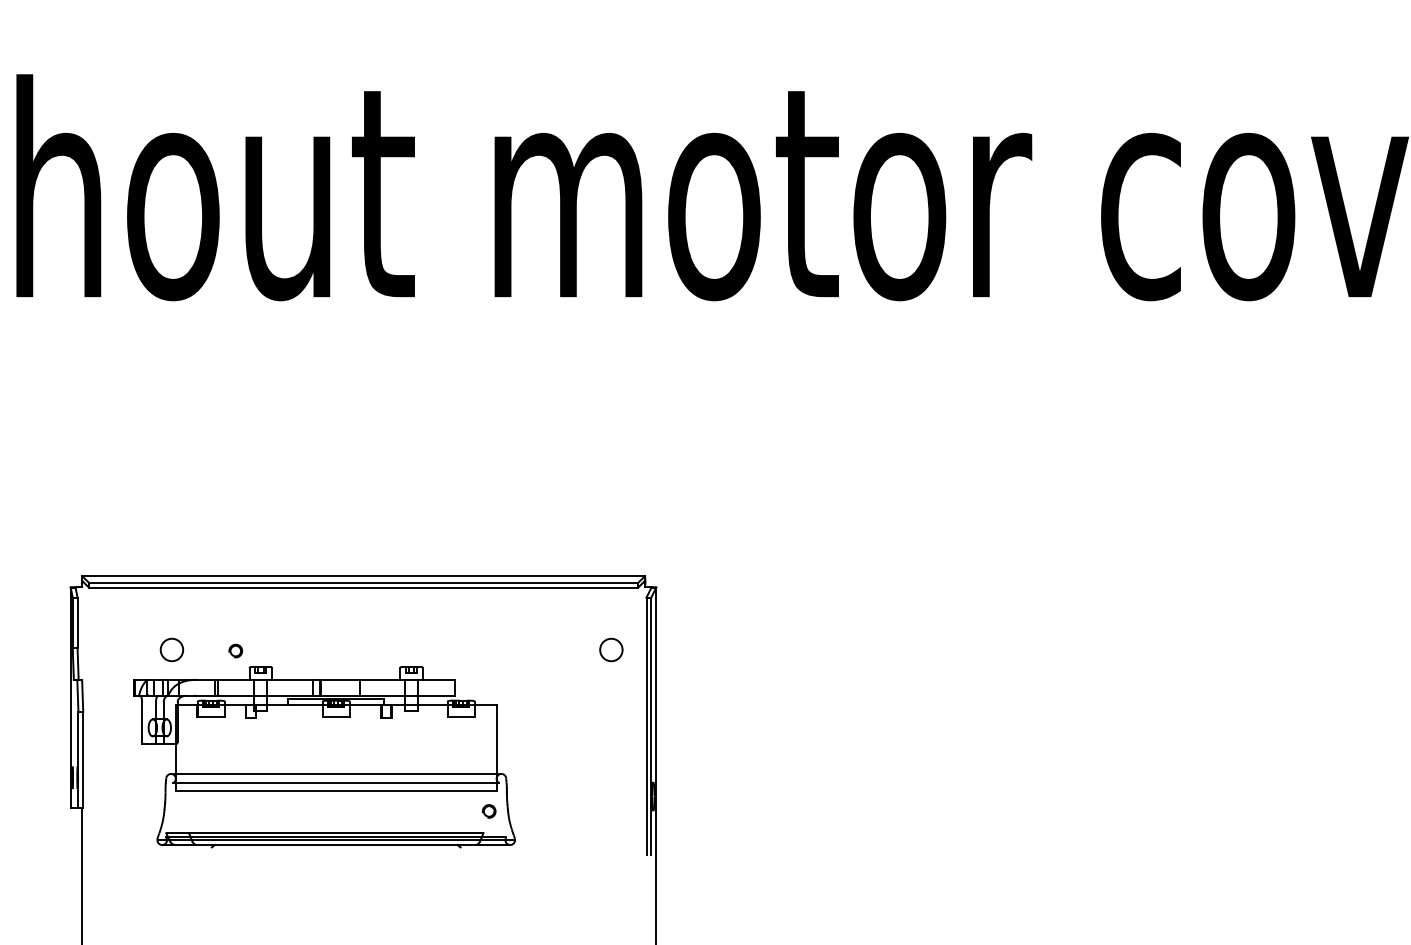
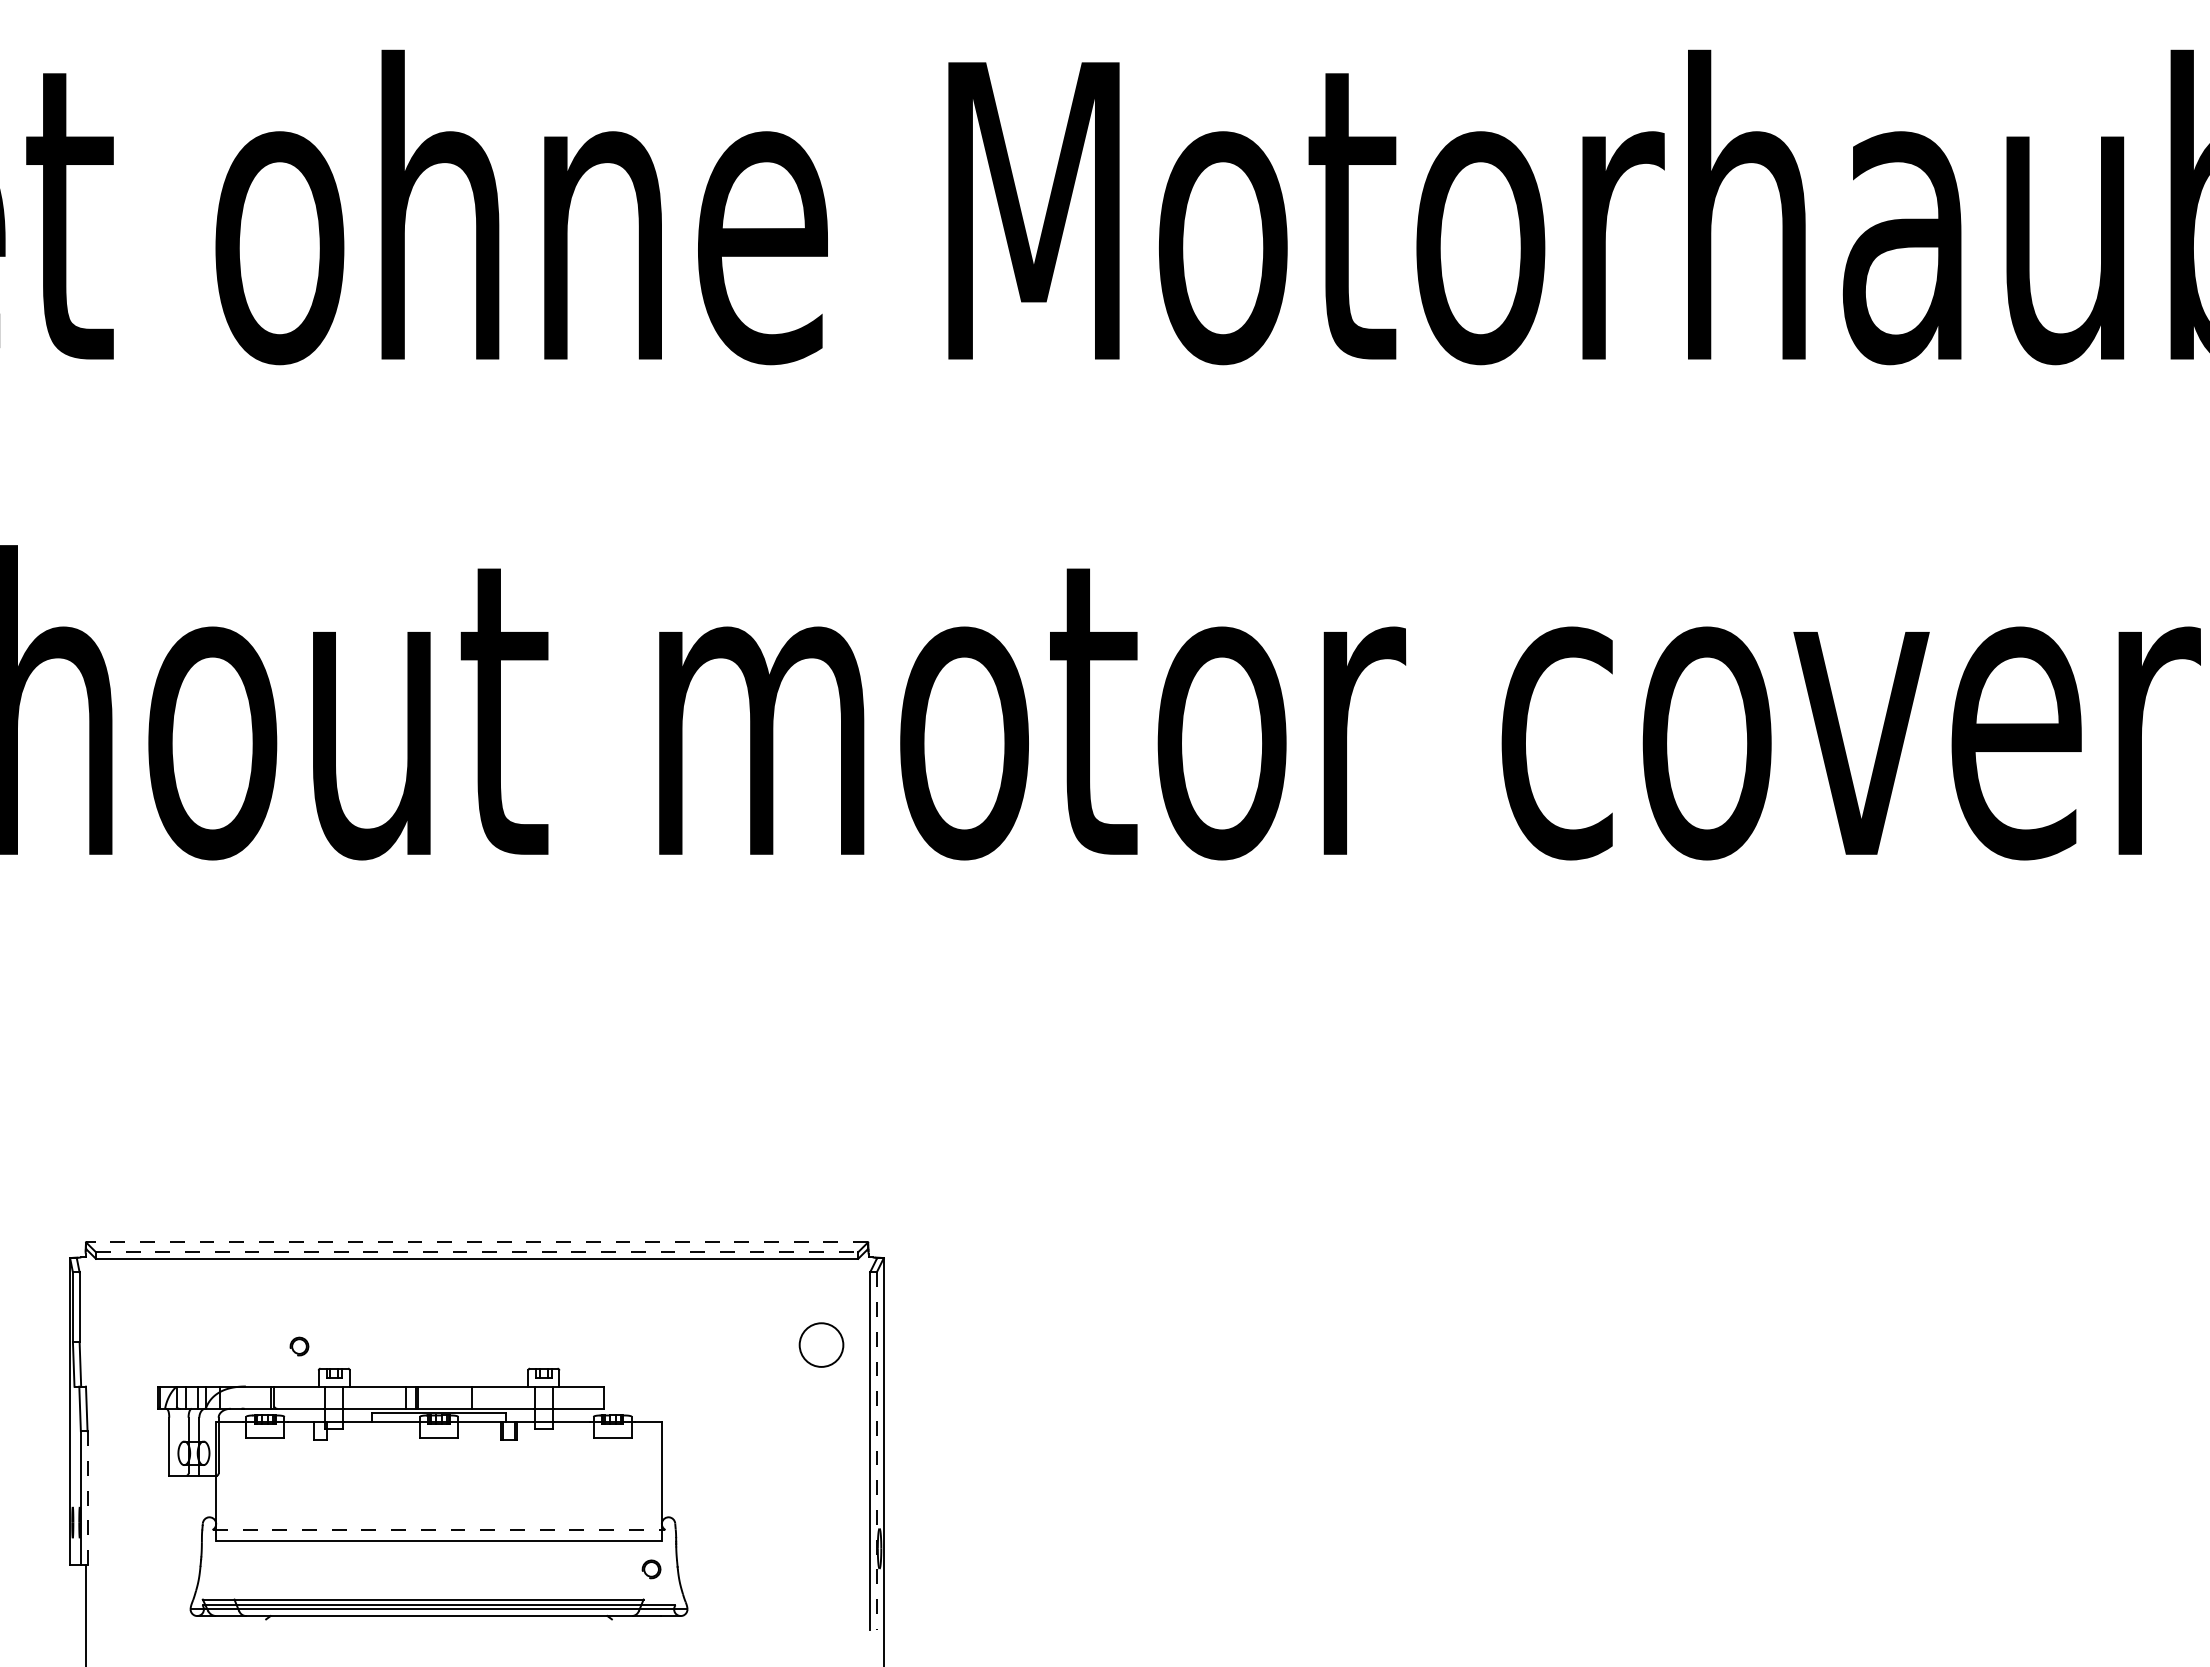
line: (363, 576) -> (477, 1242), solid -> dashed
line: (363, 583) -> (477, 1252), solid -> dashed
circle: (171, 649) -> (210, 1344), removed
circle: (610, 649) -> (820, 1344), size x1.4
line: (651, 726) -> (876, 1451), solid -> dashed
line: (83, 760) -> (87, 1498), solid -> dashed
line: (335, 774) -> (438, 1517), removed
line: (336, 782) -> (439, 1529), solid -> dashed

